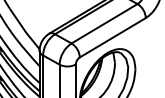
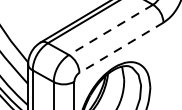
line: (104, 24) -> (110, 30), solid -> dashed
line: (112, 38) -> (121, 48), solid -> dashed

